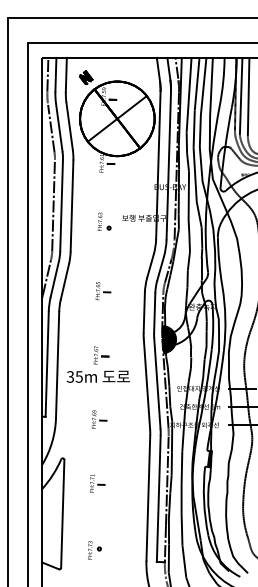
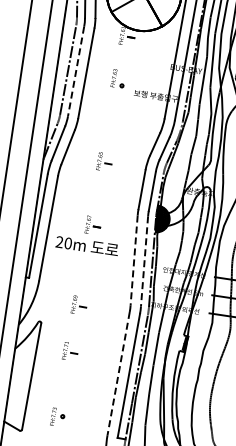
line: (61, 205) -> (76, 71), solid -> dashed
part: (104, 221) -> (118, 78), moved
text: (74, 376) -> (63, 242), 35m -> 20m
line: (157, 383) -> (144, 261), solid -> dashed
line: (146, 384) -> (133, 260), solid -> dashed
part: (99, 419) -> (79, 305), moved
line: (148, 498) -> (118, 373), solid -> dashed

